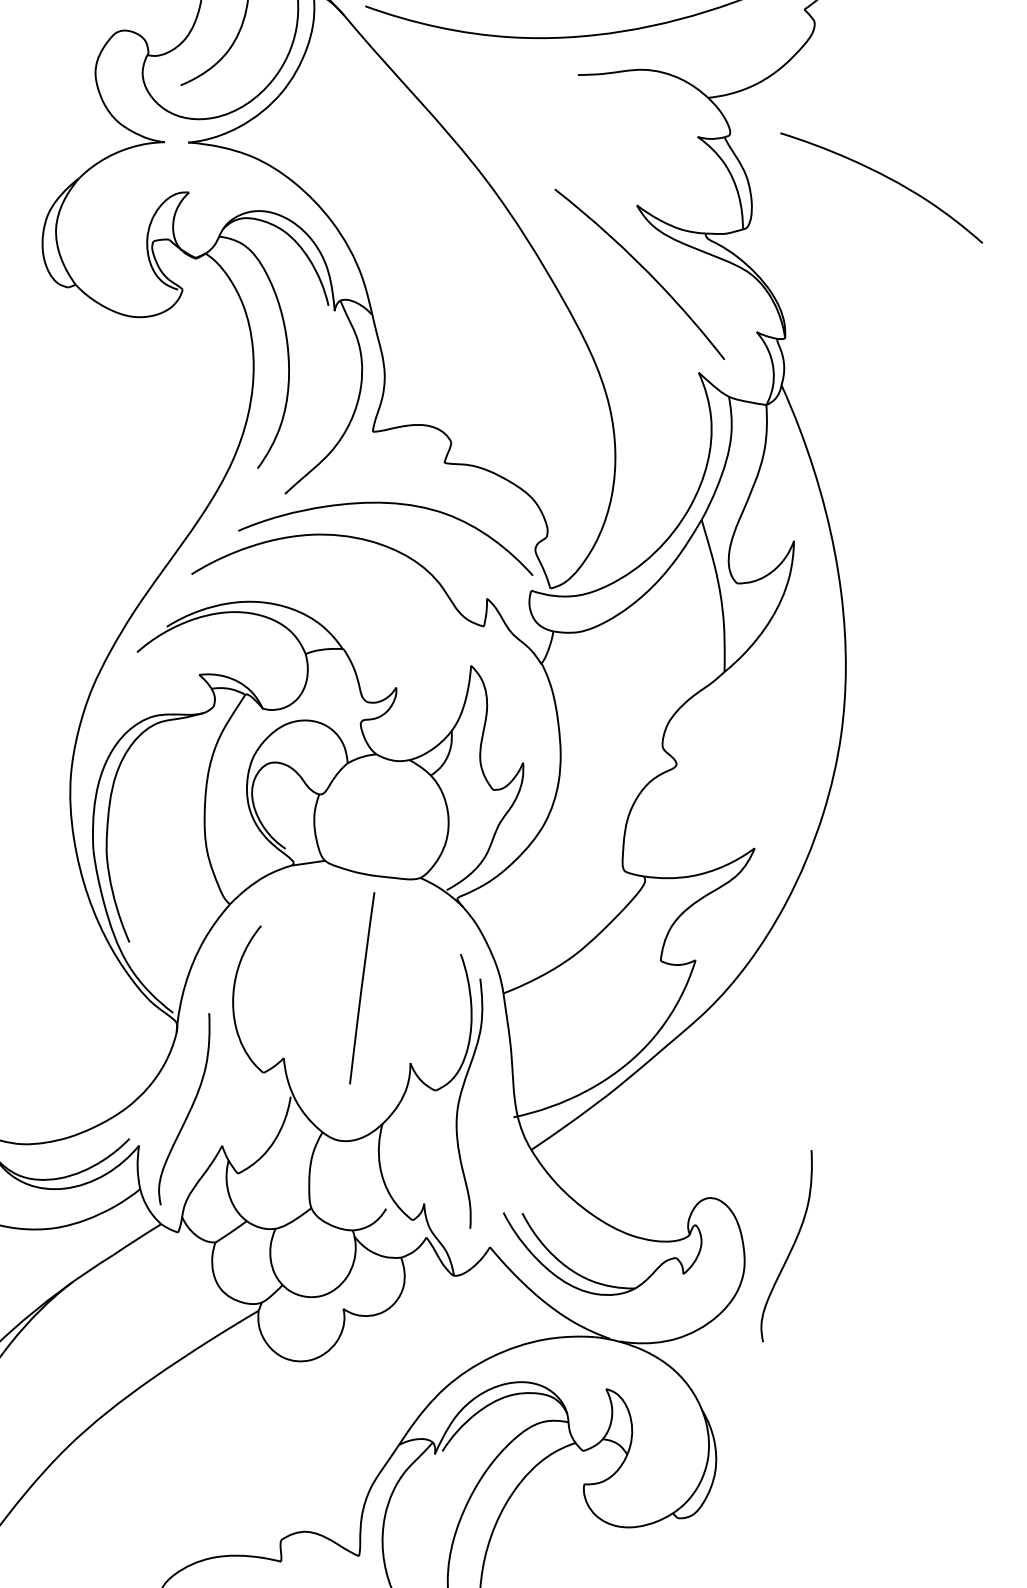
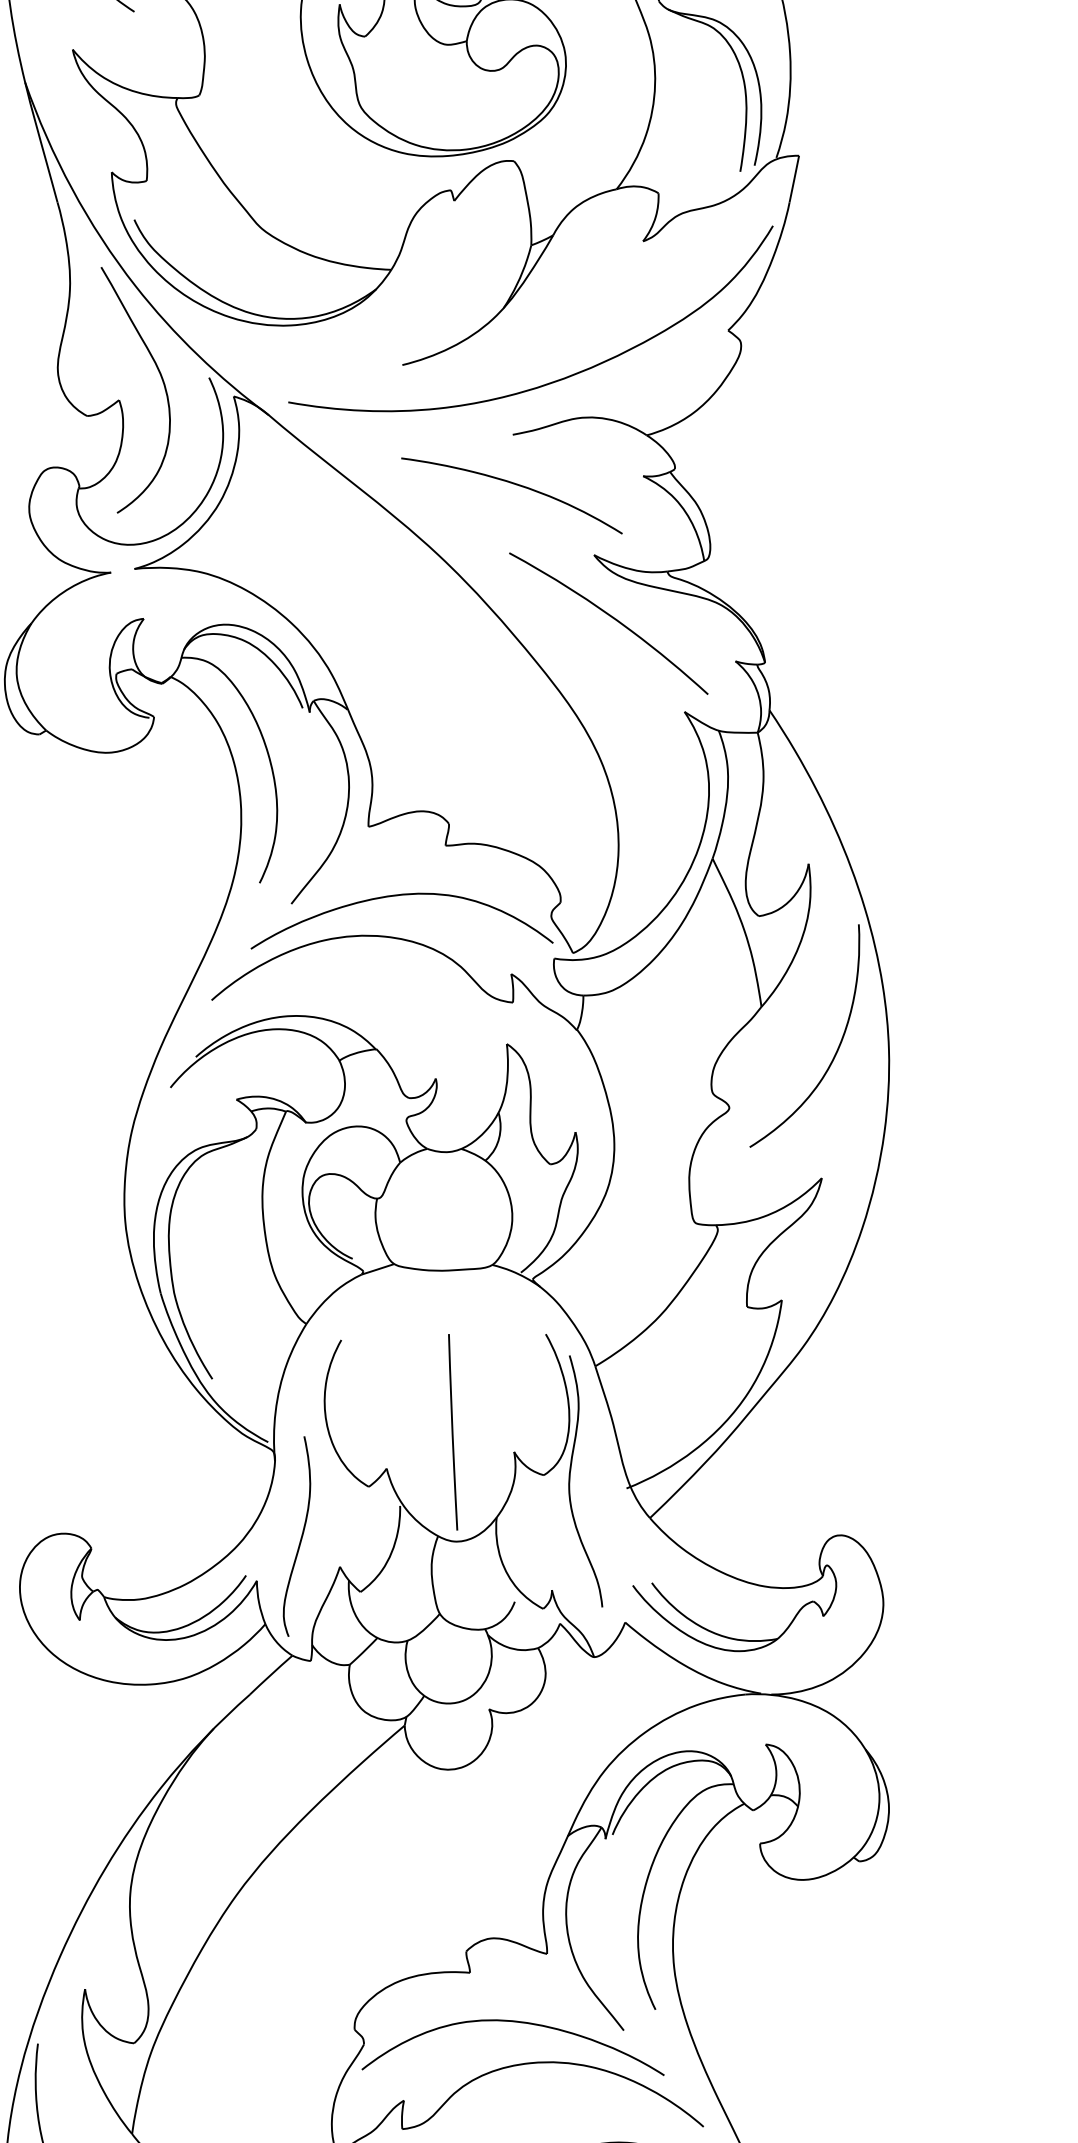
curve: (885, 177) -> (513, 484), moved
curve: (791, 724) -> (837, 1047), added
line: (362, 988) -> (453, 1432), moved
curve: (791, 1247) -> (926, 1571), removed

